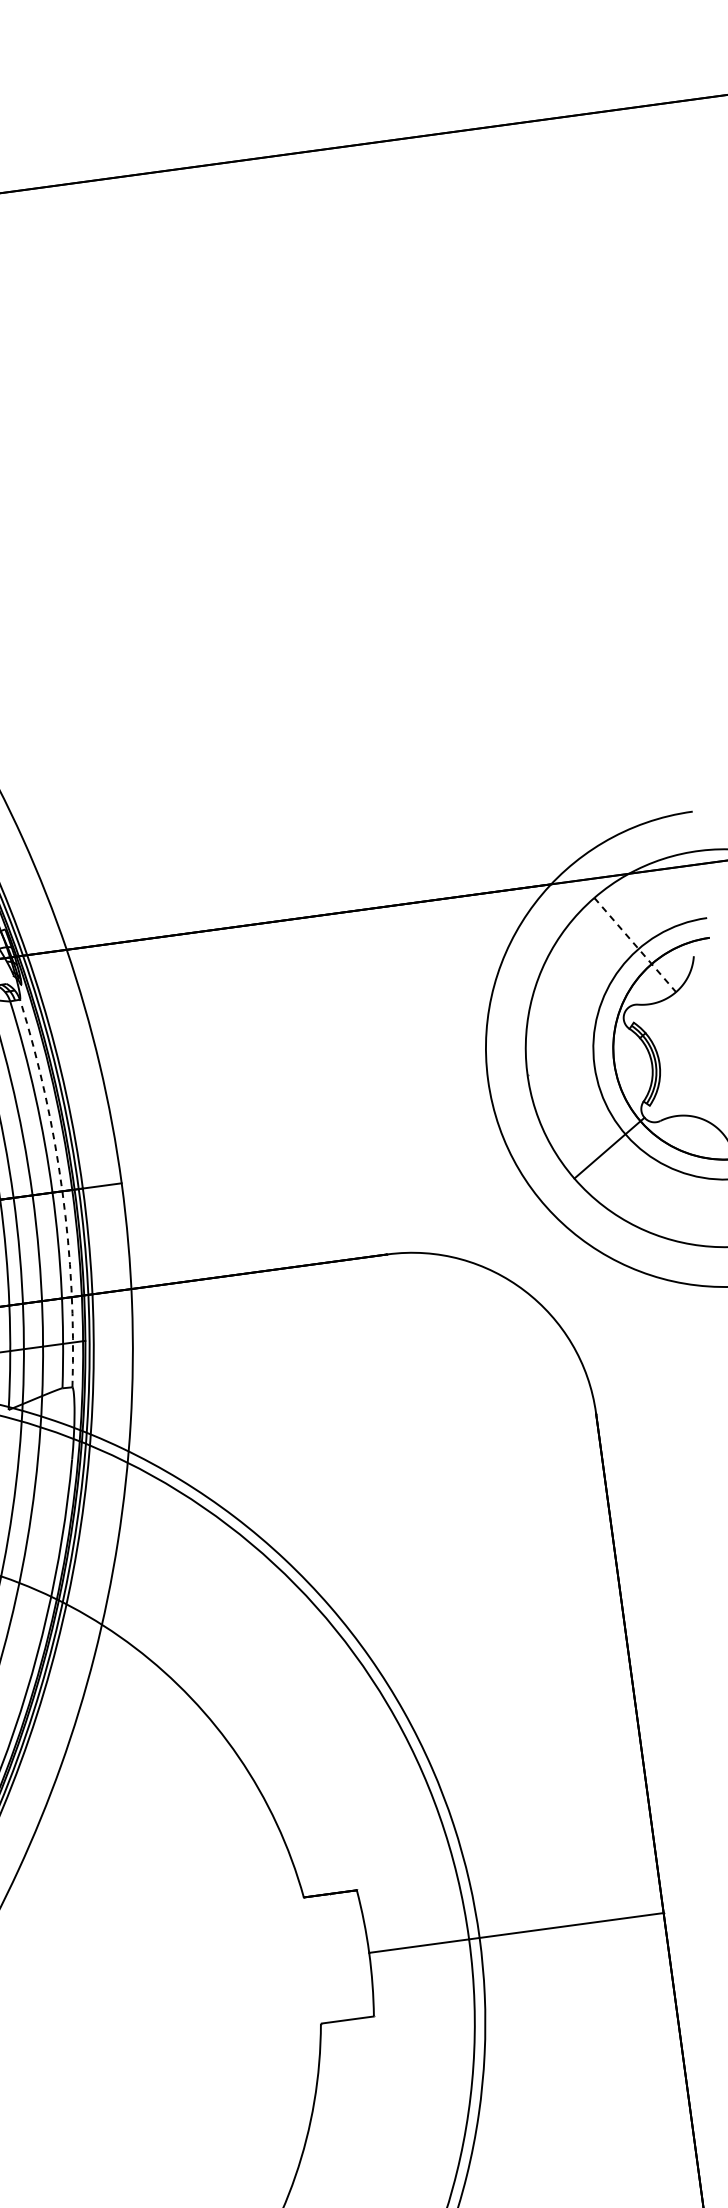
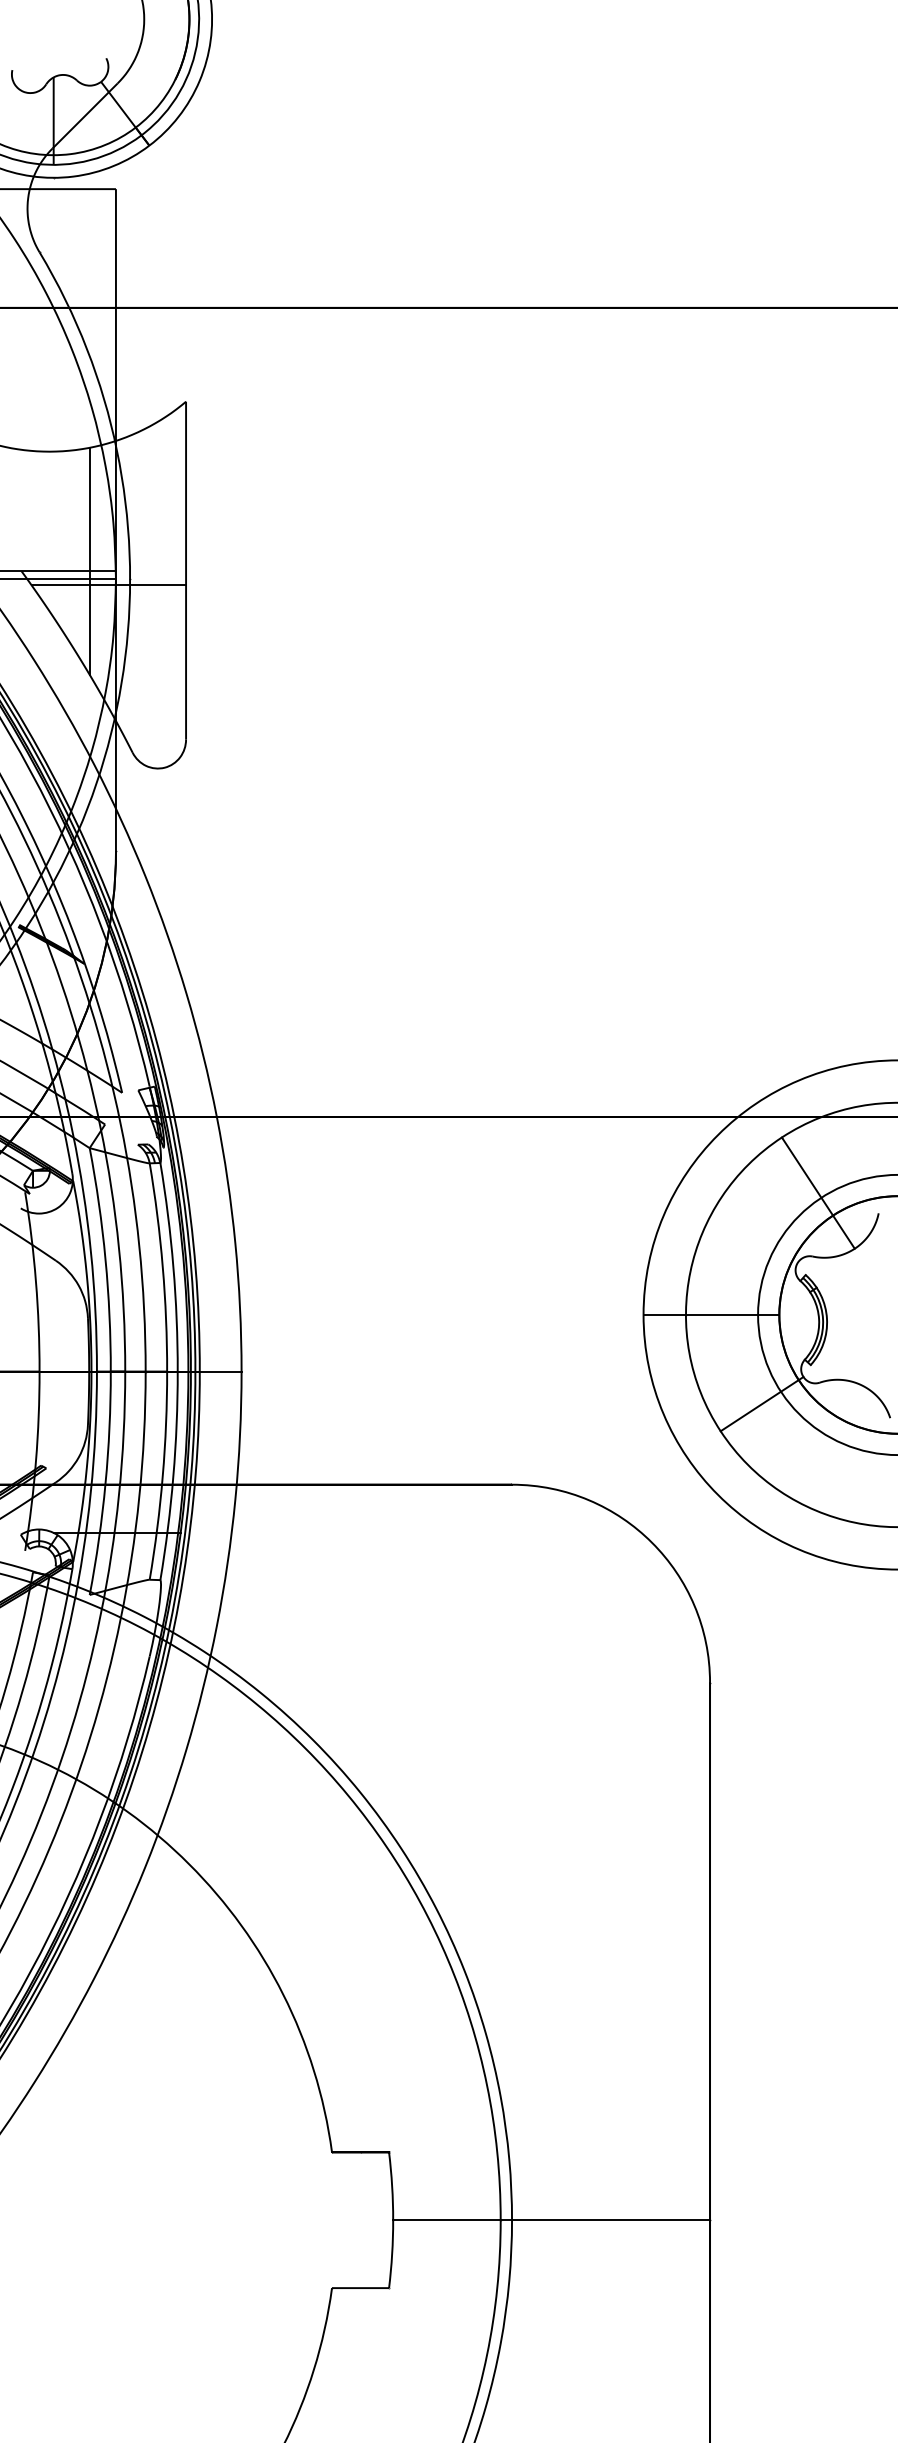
line: (635, 945) -> (818, 1193), dashed -> solid
line: (551, 1071) -> (711, 1314), added
arc: (62, 1191) -> (177, 1371), dashed -> solid

